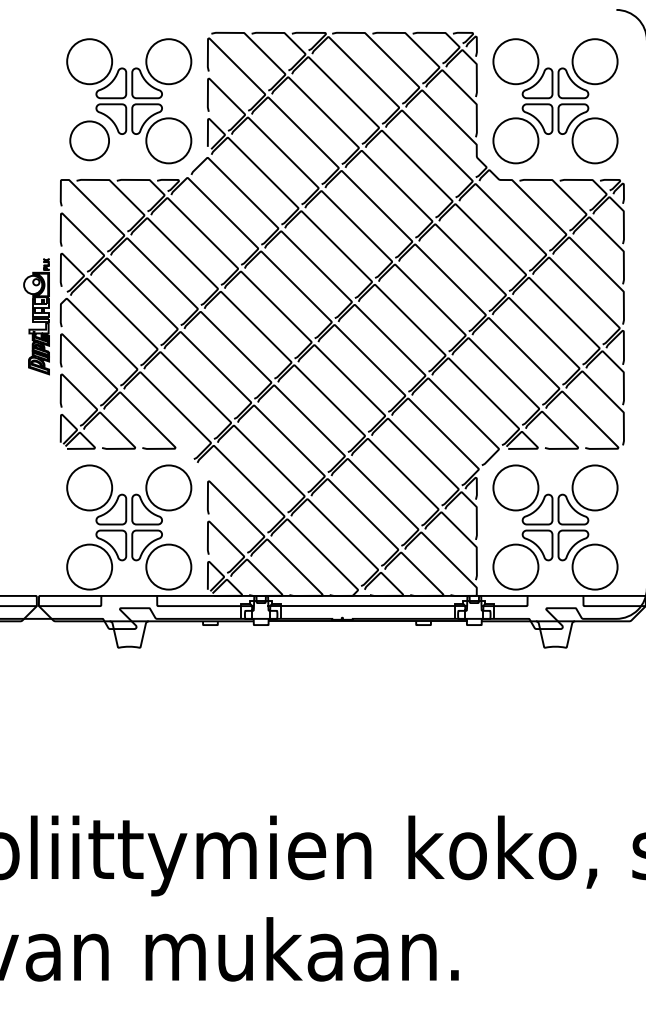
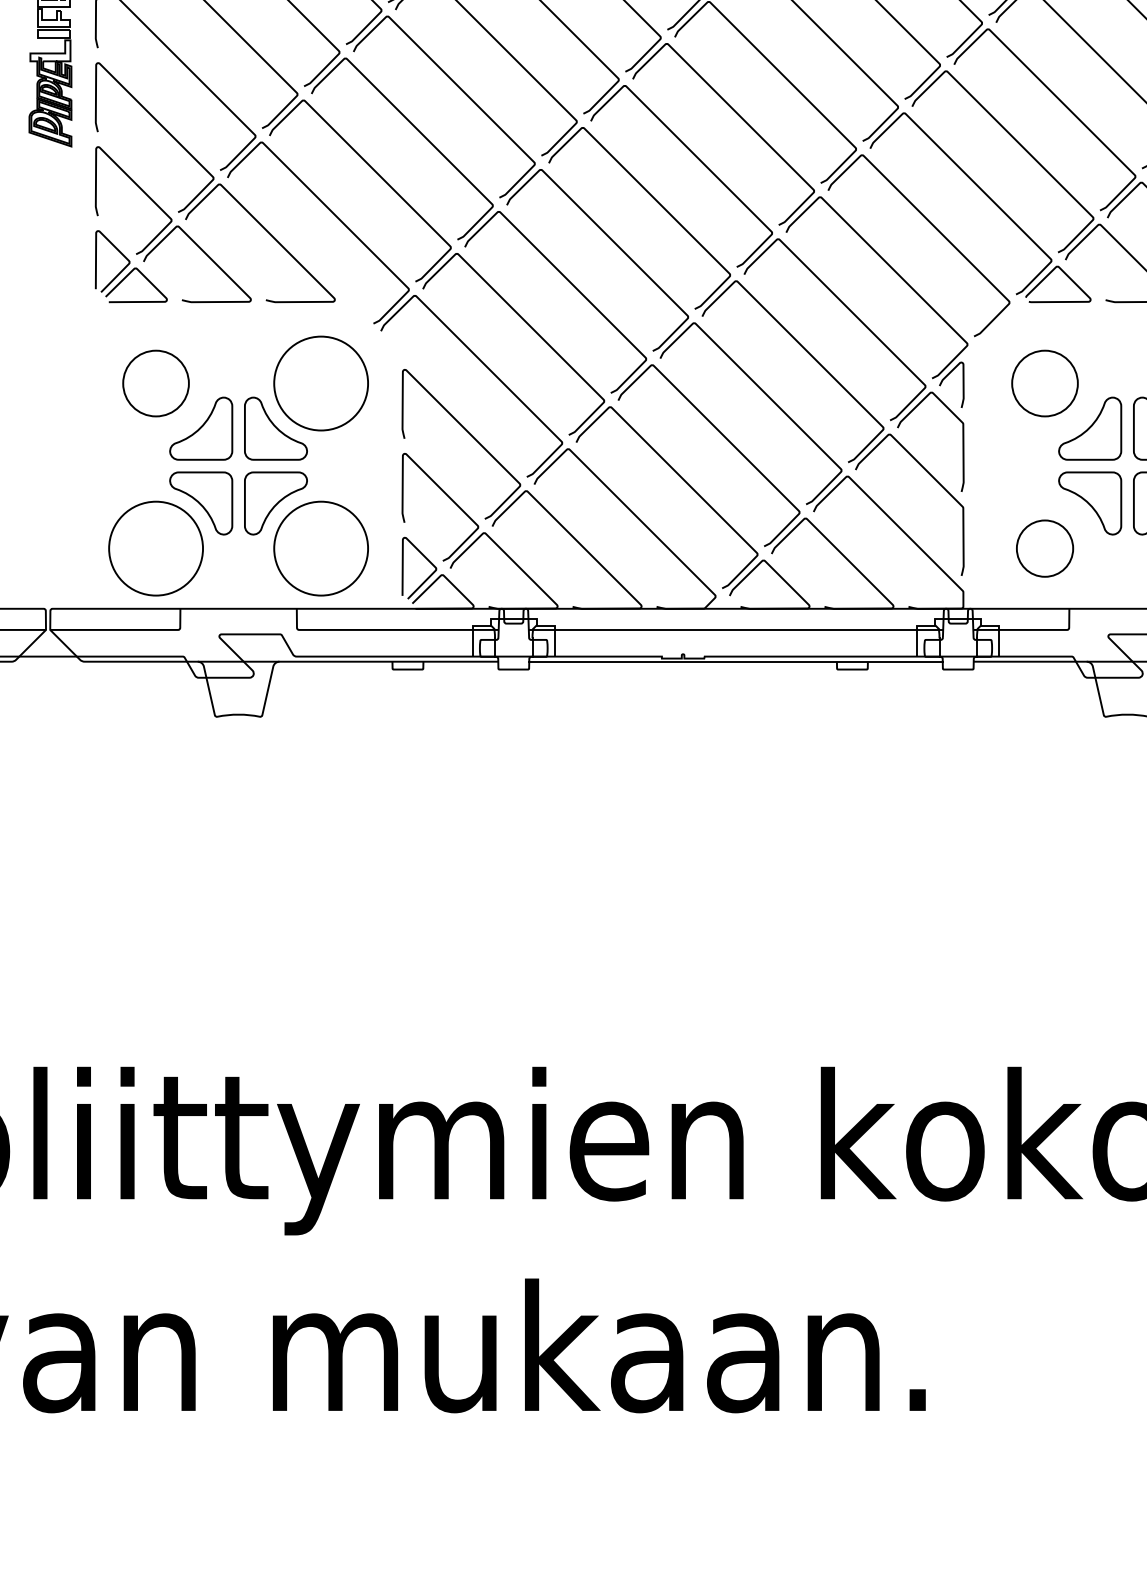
circle: (89, 487) -> (155, 382), size x0.7
circle: (515, 487) -> (1044, 382), size x0.7
circle: (515, 566) -> (1044, 547), size x0.6

